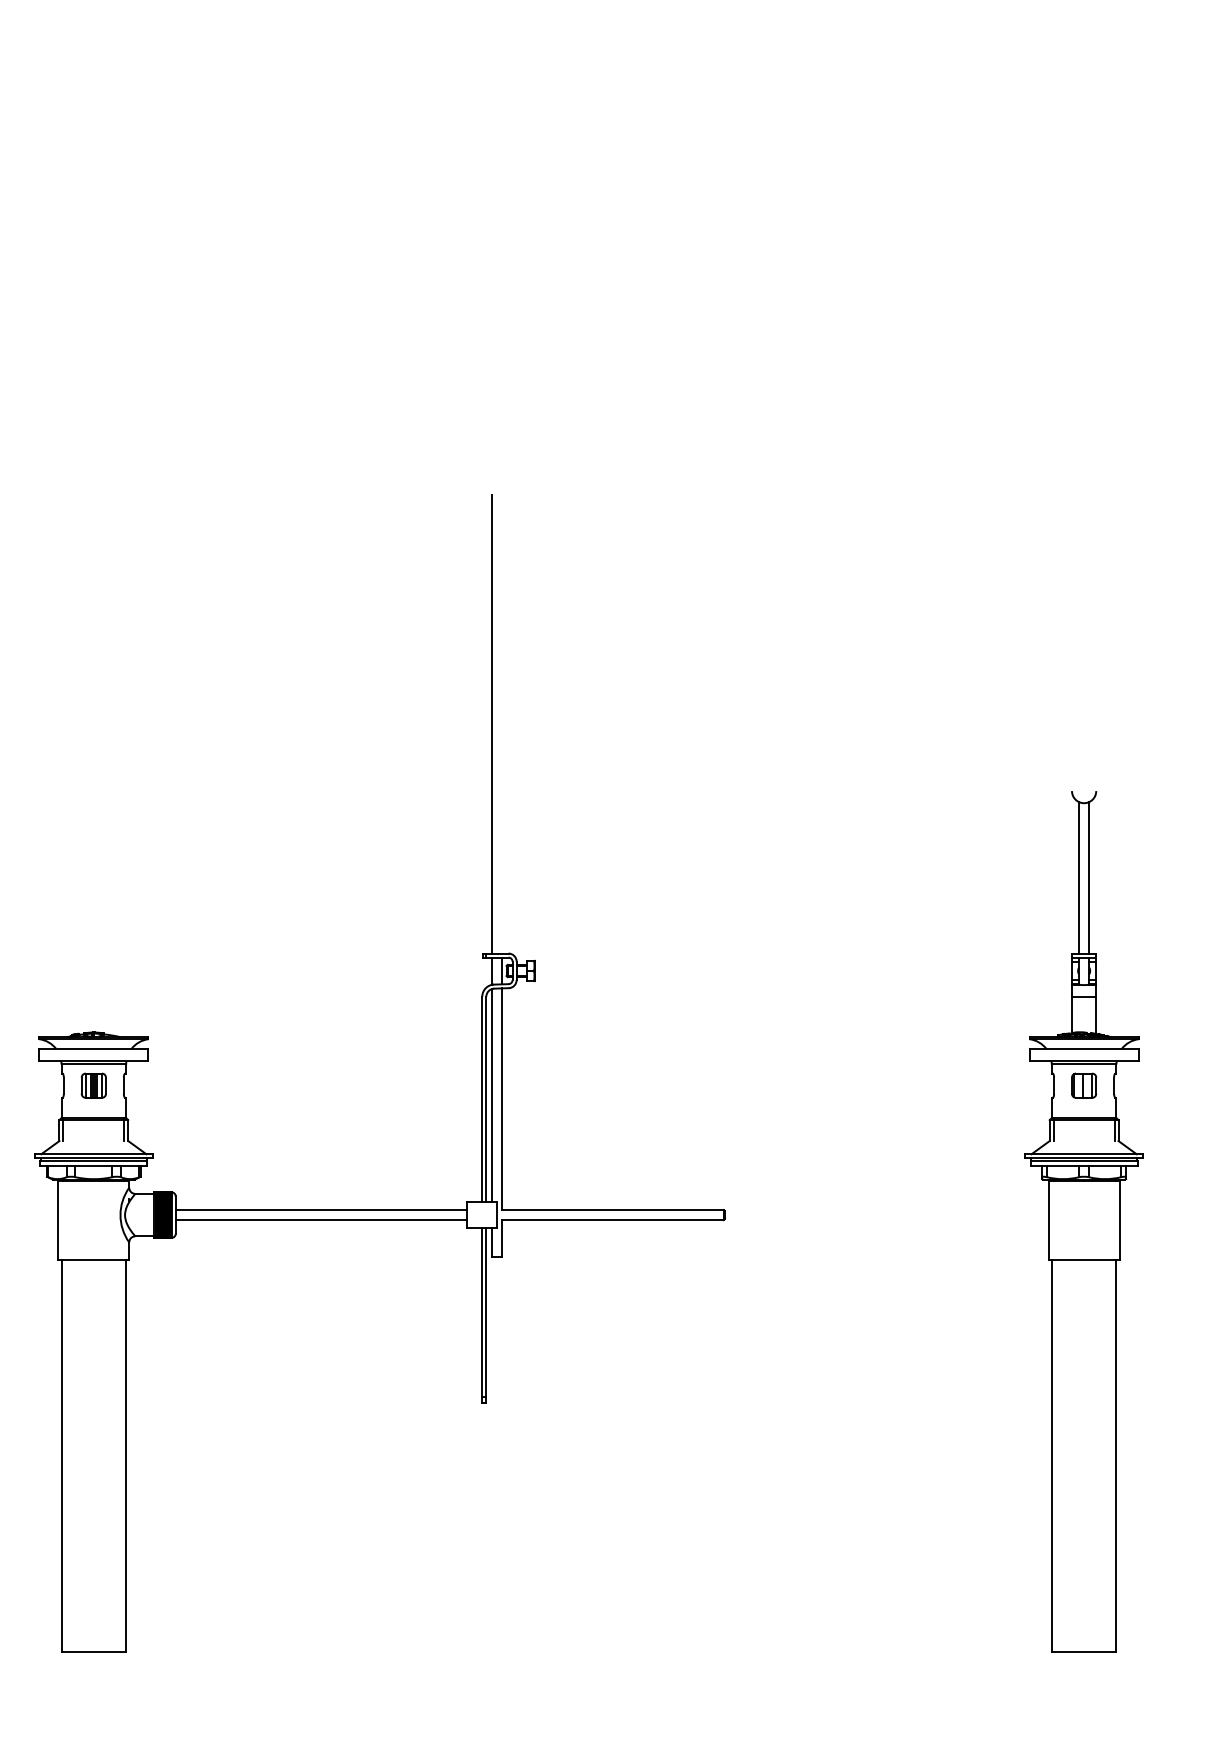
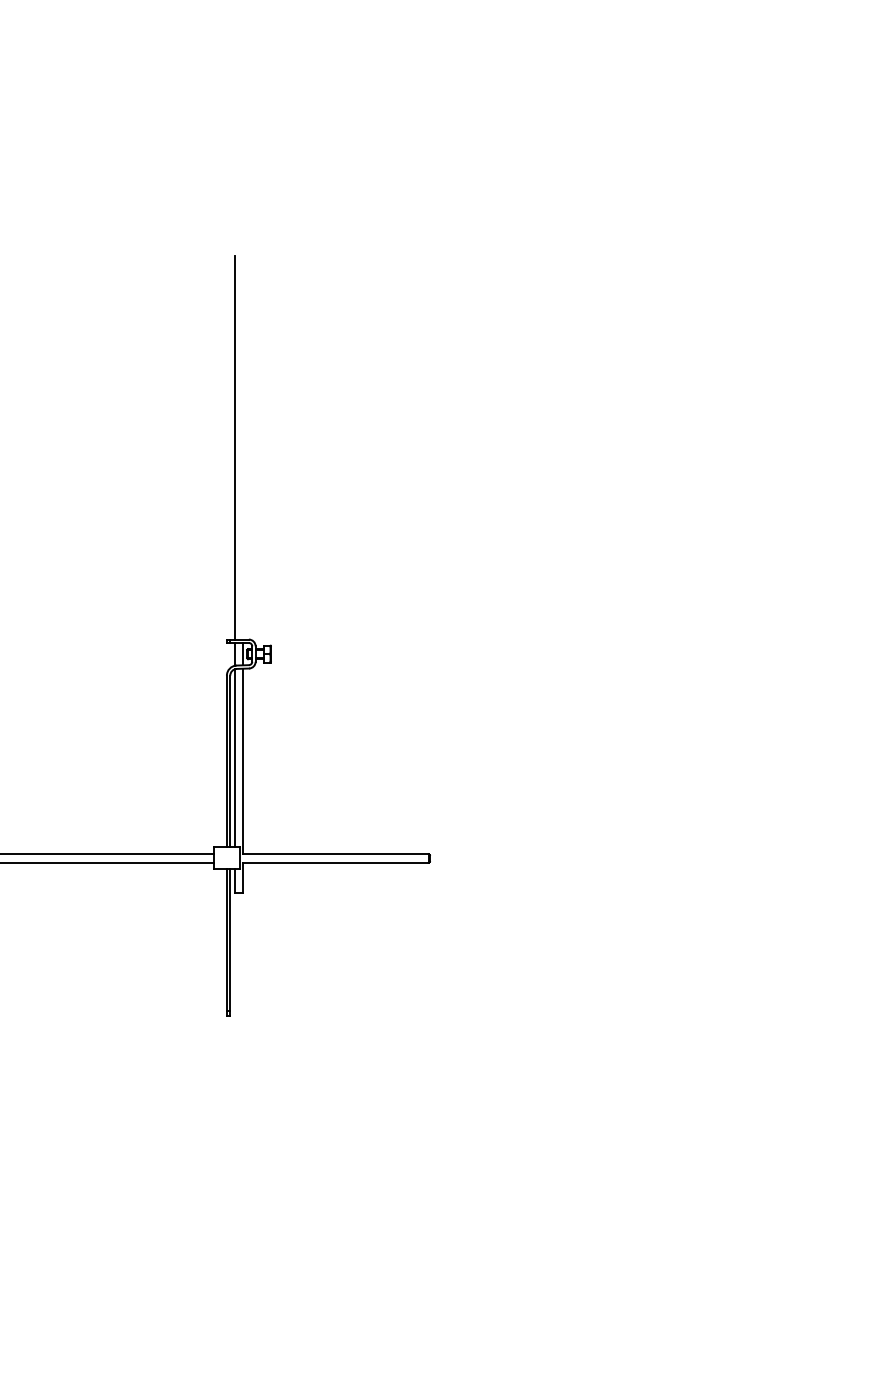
part: (1083, 1221) -> (729, 863), removed

